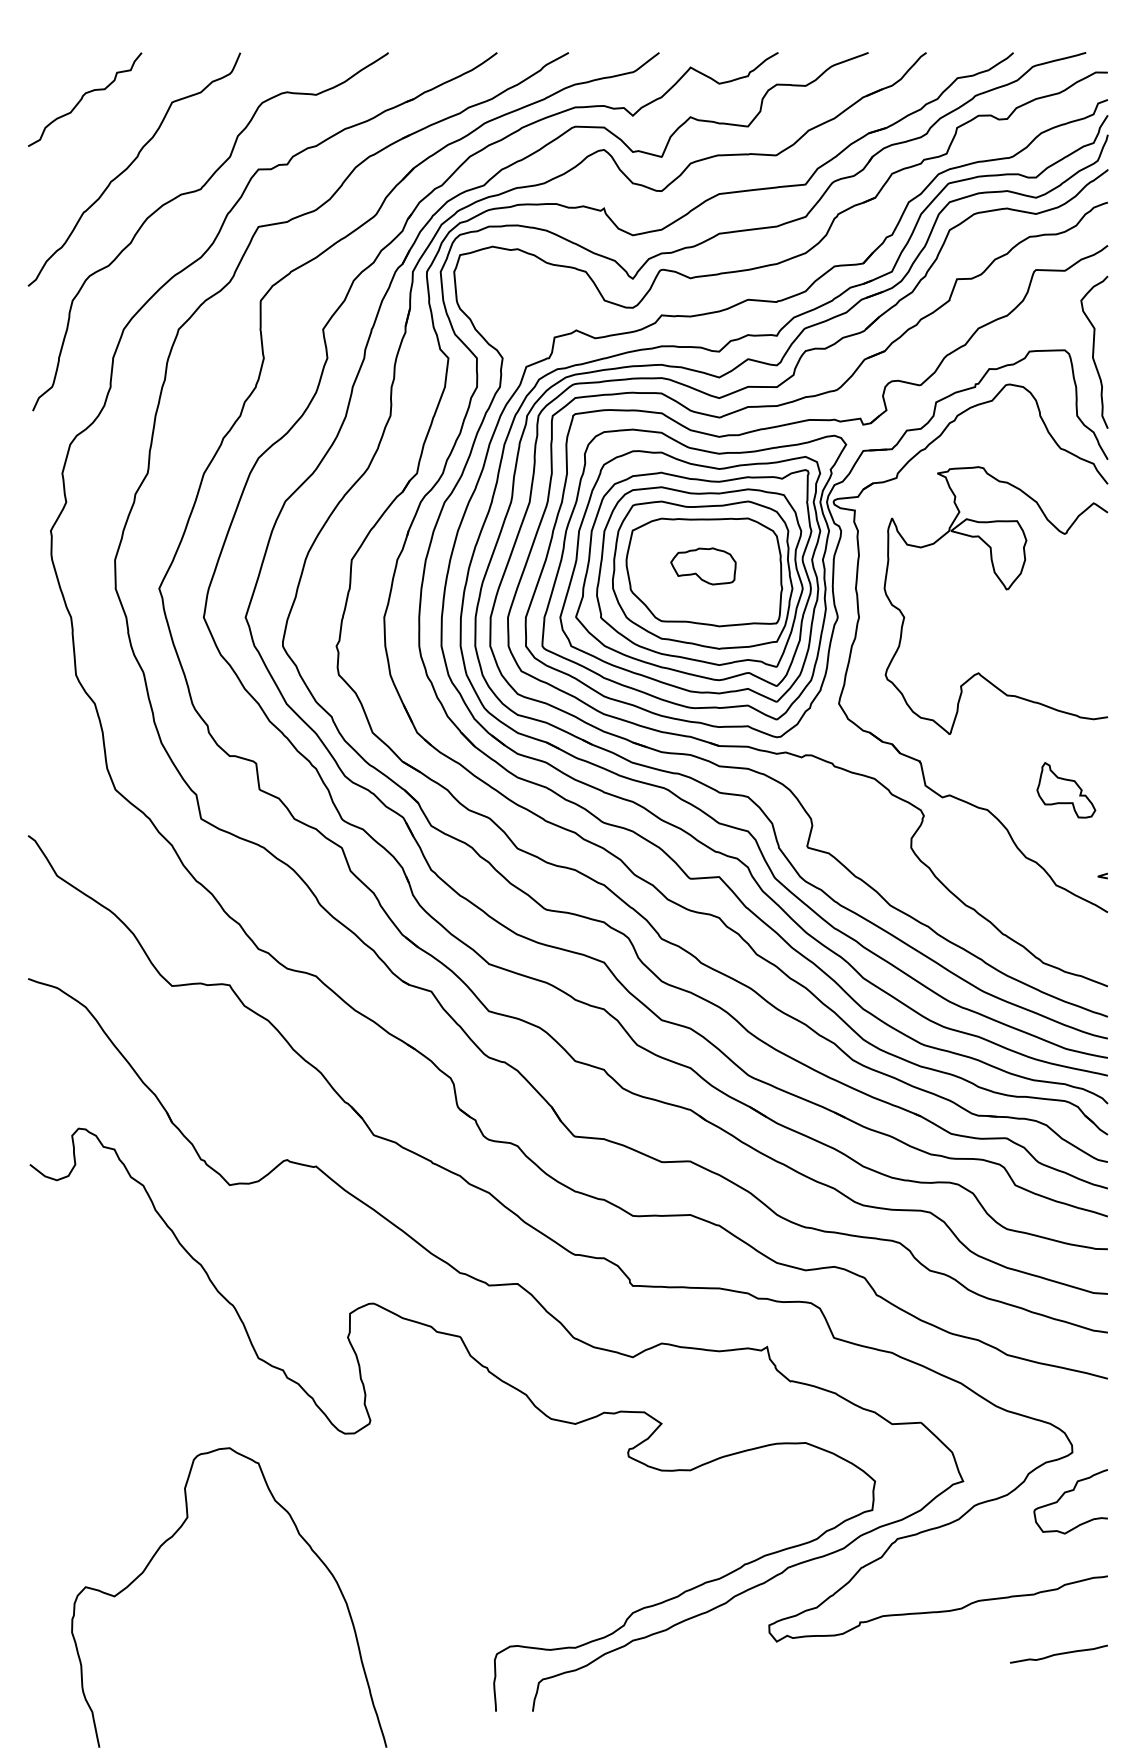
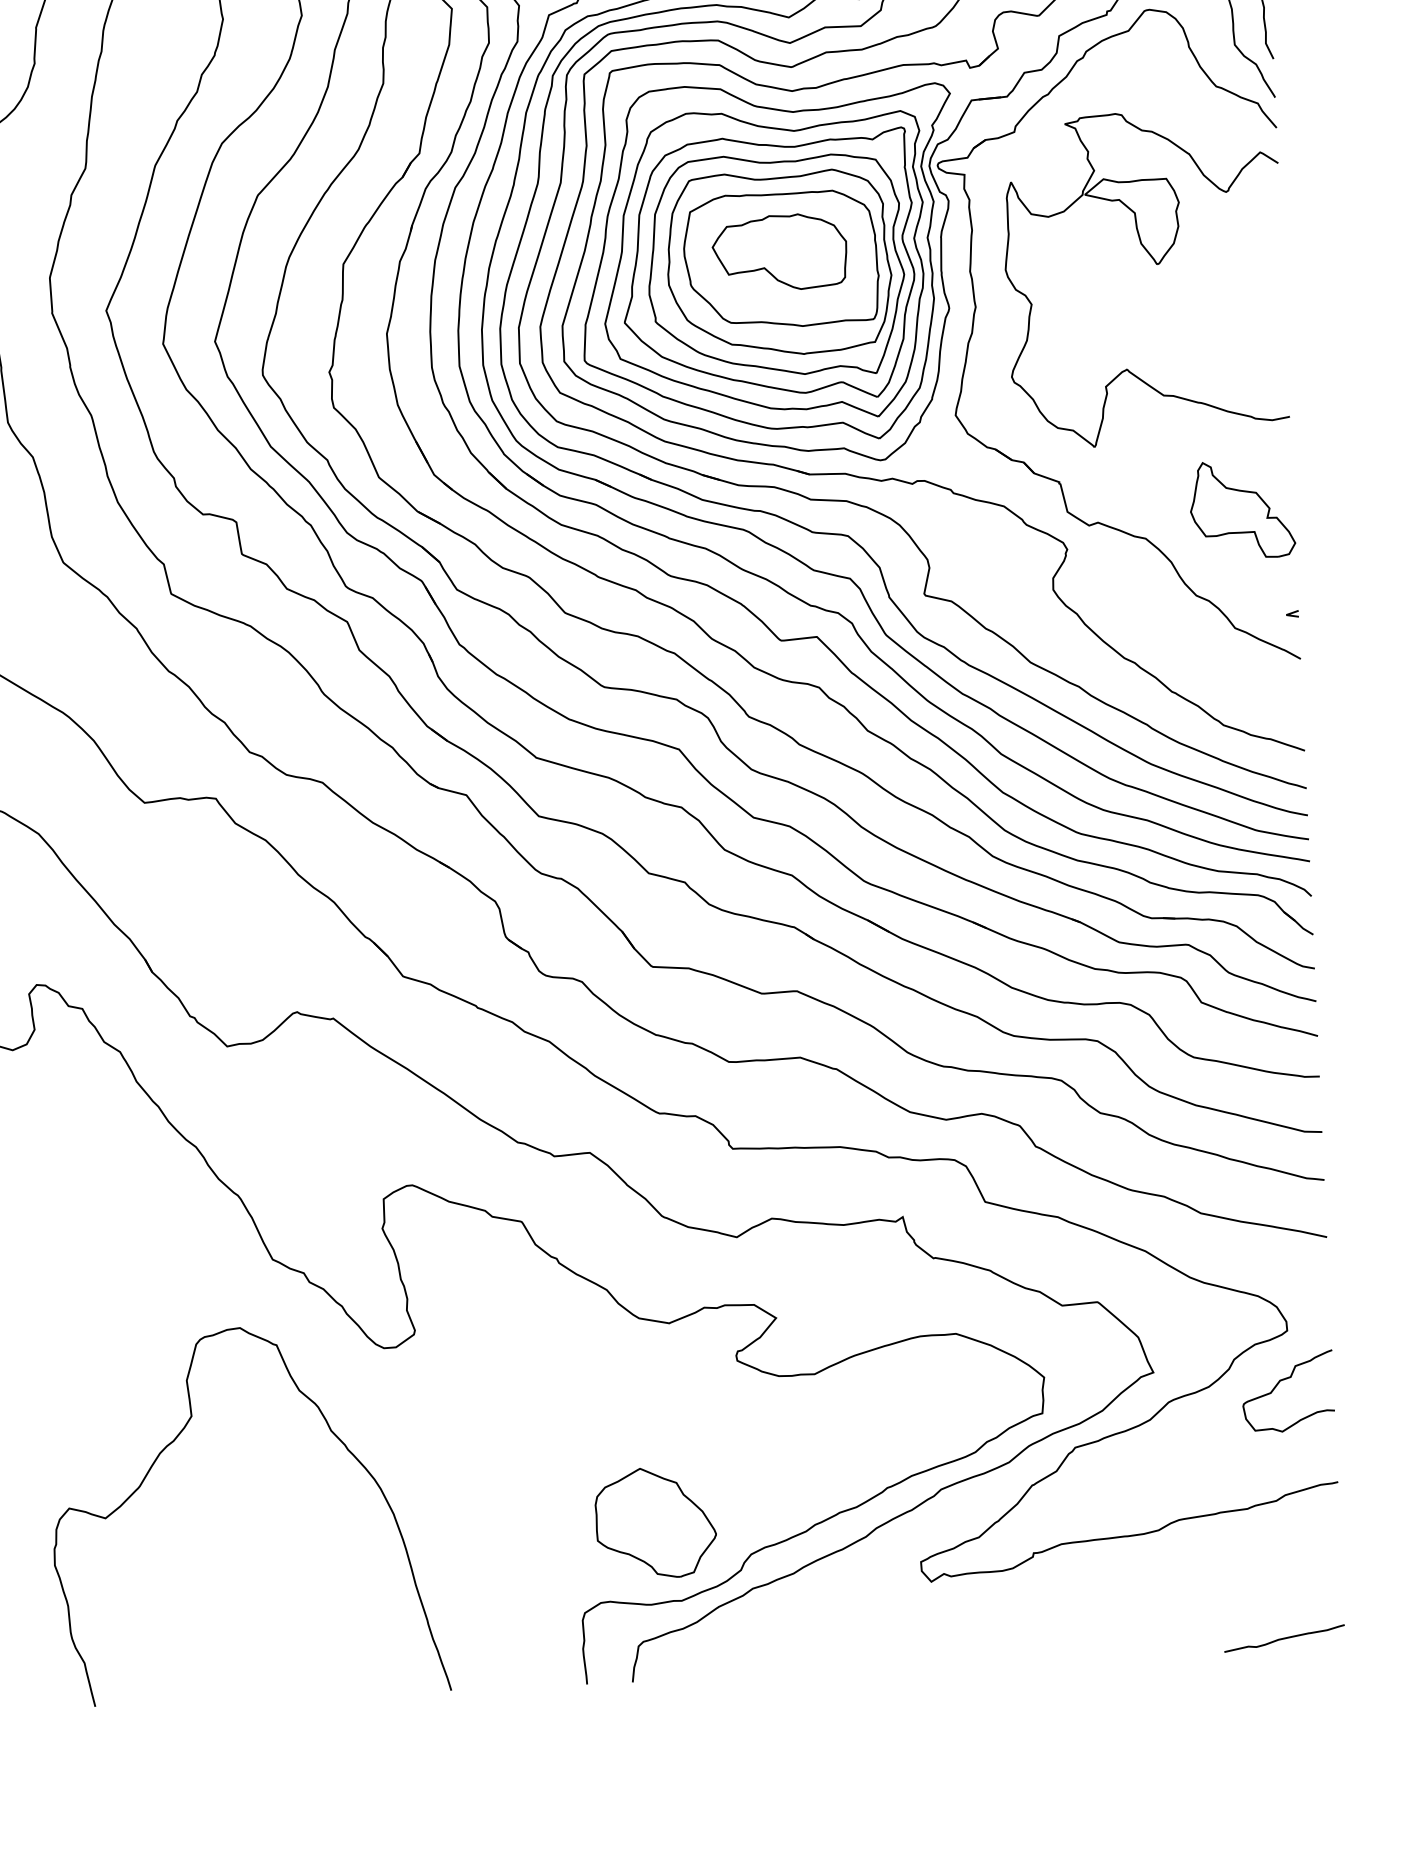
part: (703, 566) -> (779, 252), size x1.67
part: (1066, 790) -> (1242, 510), size x1.43
curve: (171, 1538) -> (172, 1443), moved
part: (557, 1584) -> (656, 1523), added
curve: (1058, 1653) -> (1283, 1637), moved

